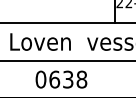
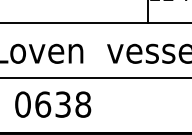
text: (61, 79) -> (53, 104), moved

